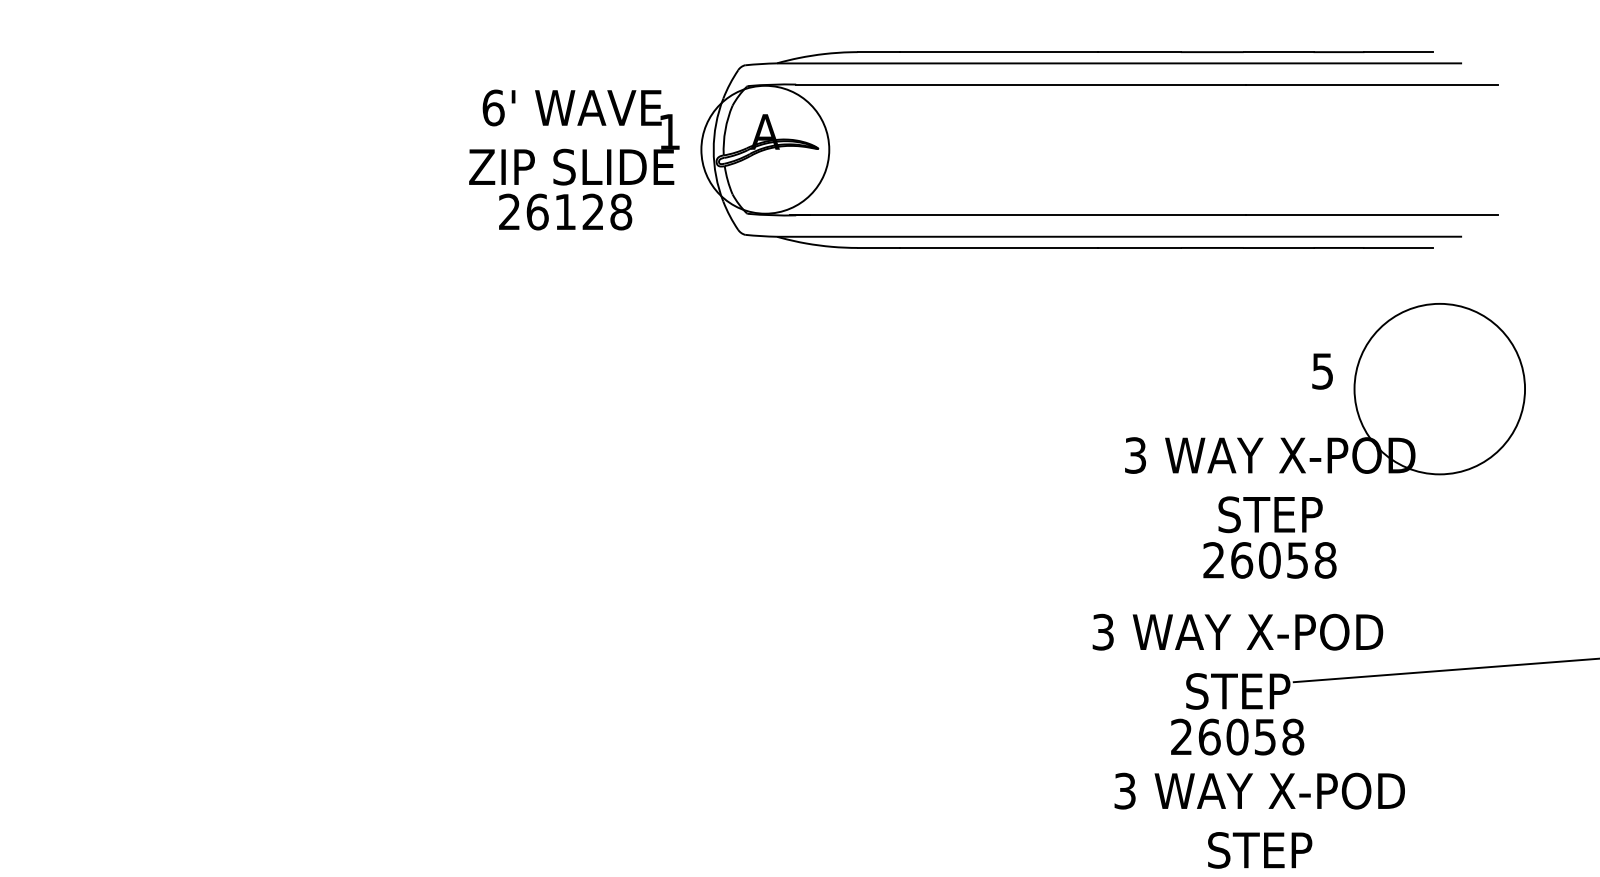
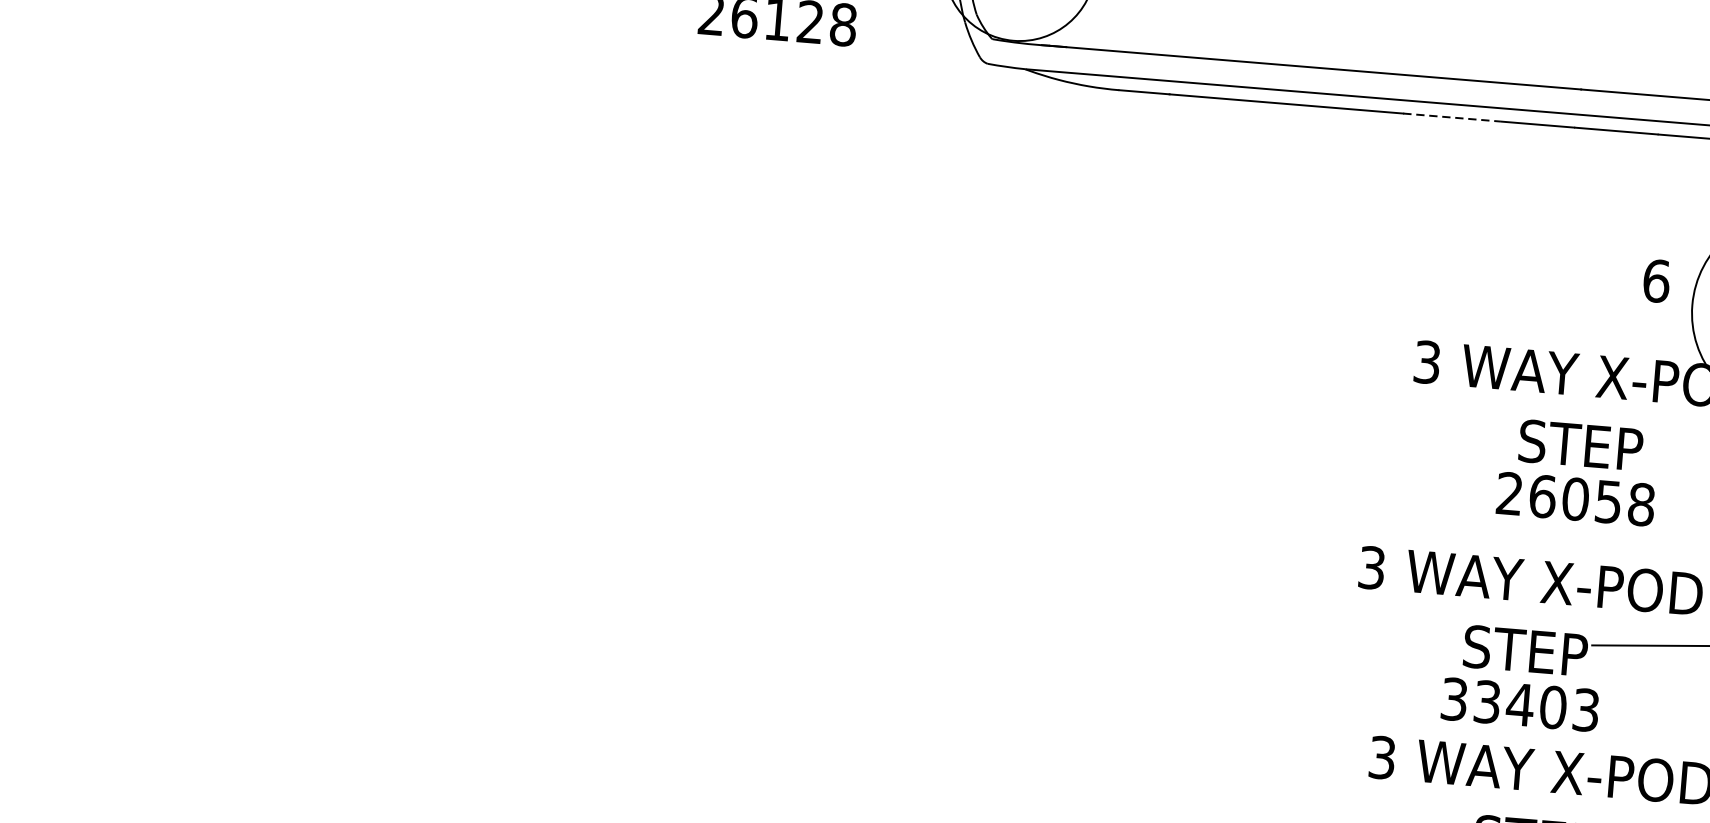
line: (1139, 247) -> (1452, 117), solid -> dashed
text: (1322, 371) -> (1656, 281), 5 -> 6
text: (1237, 736) -> (1520, 704), 26058 -> 33403

